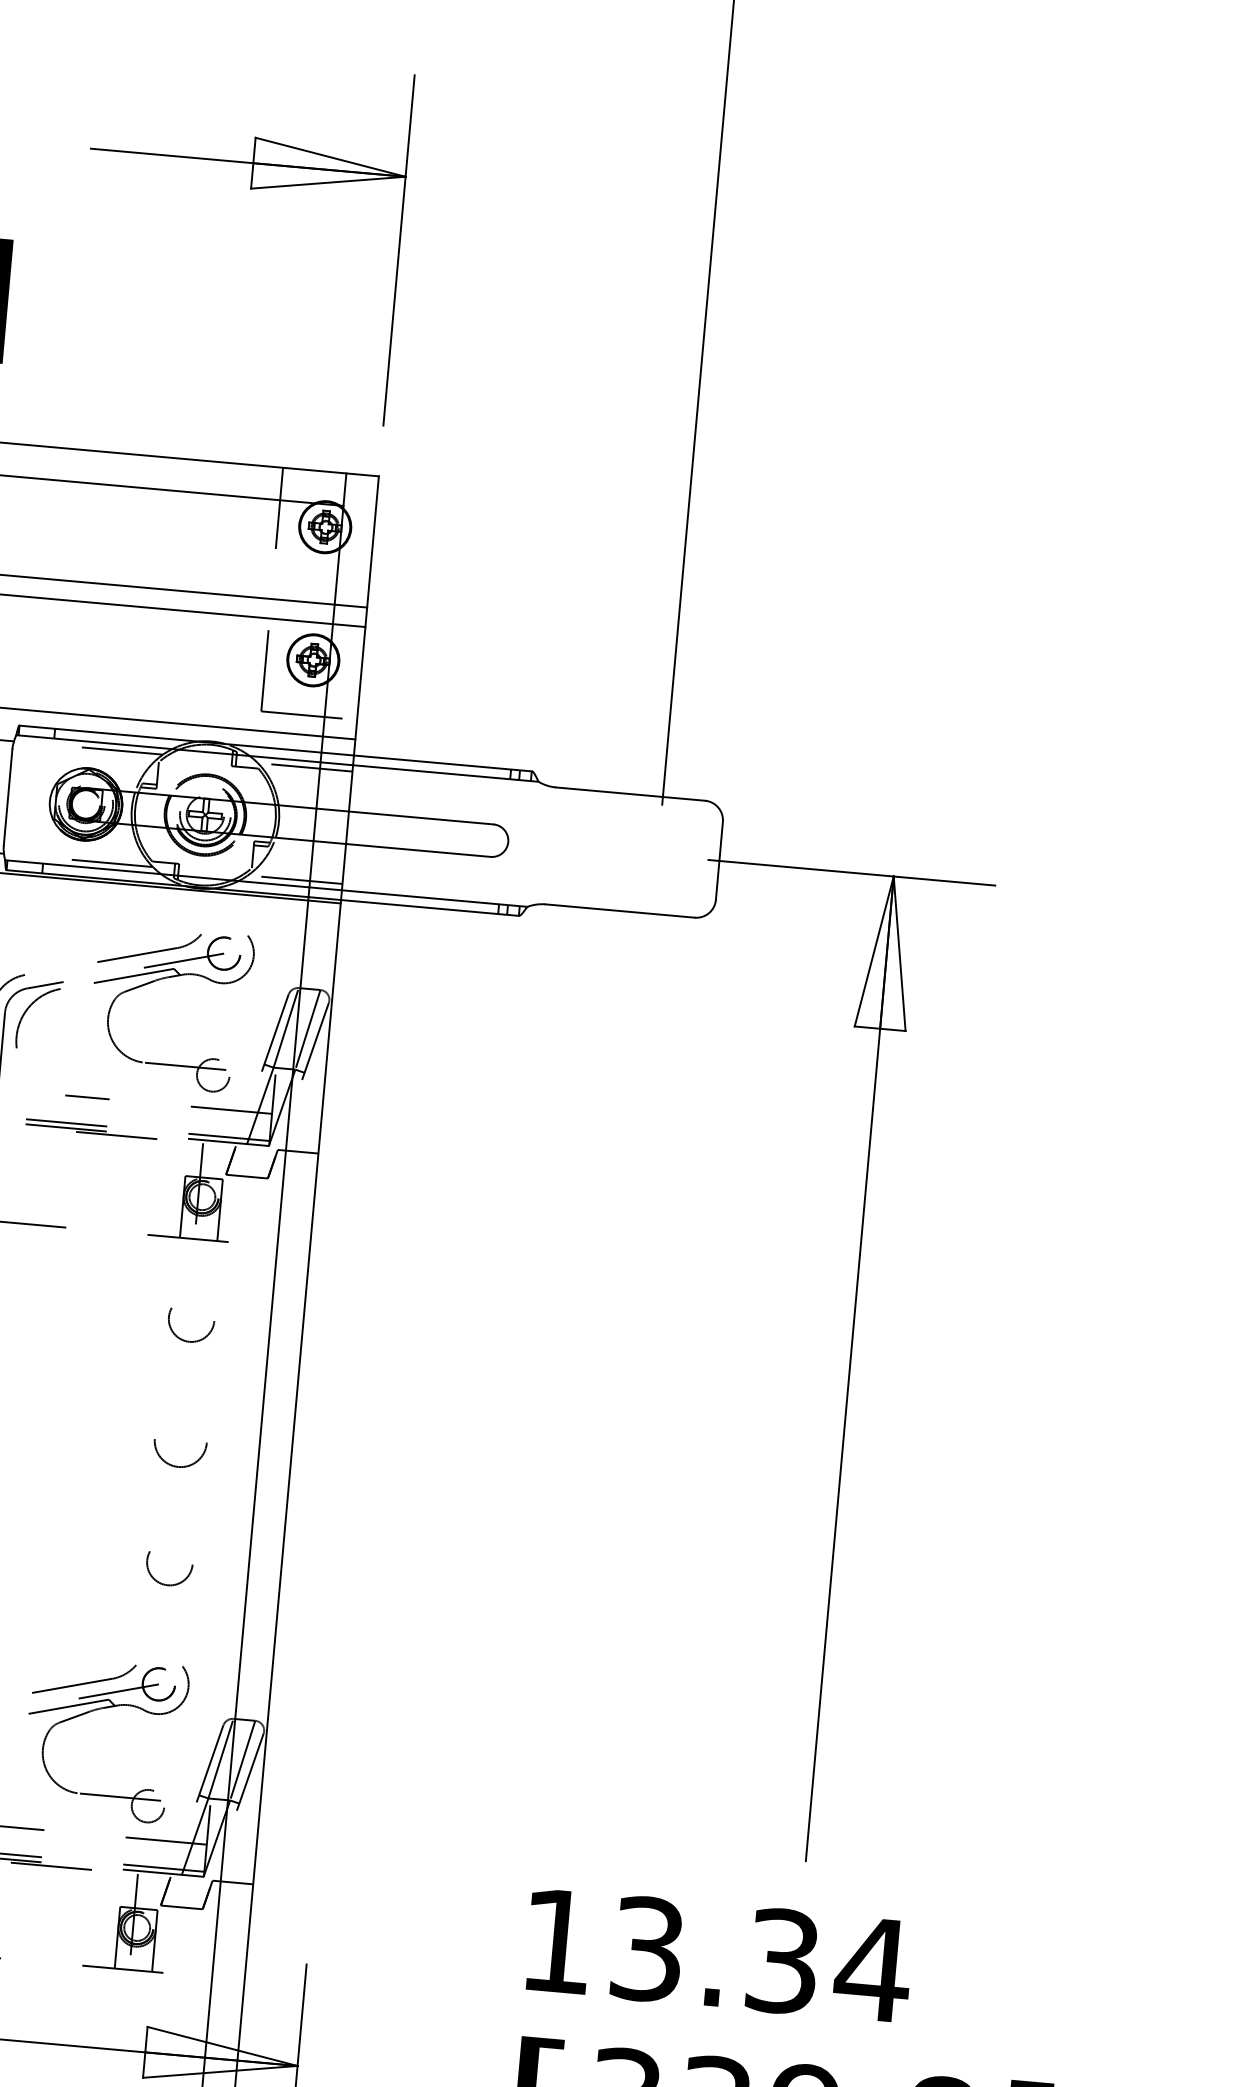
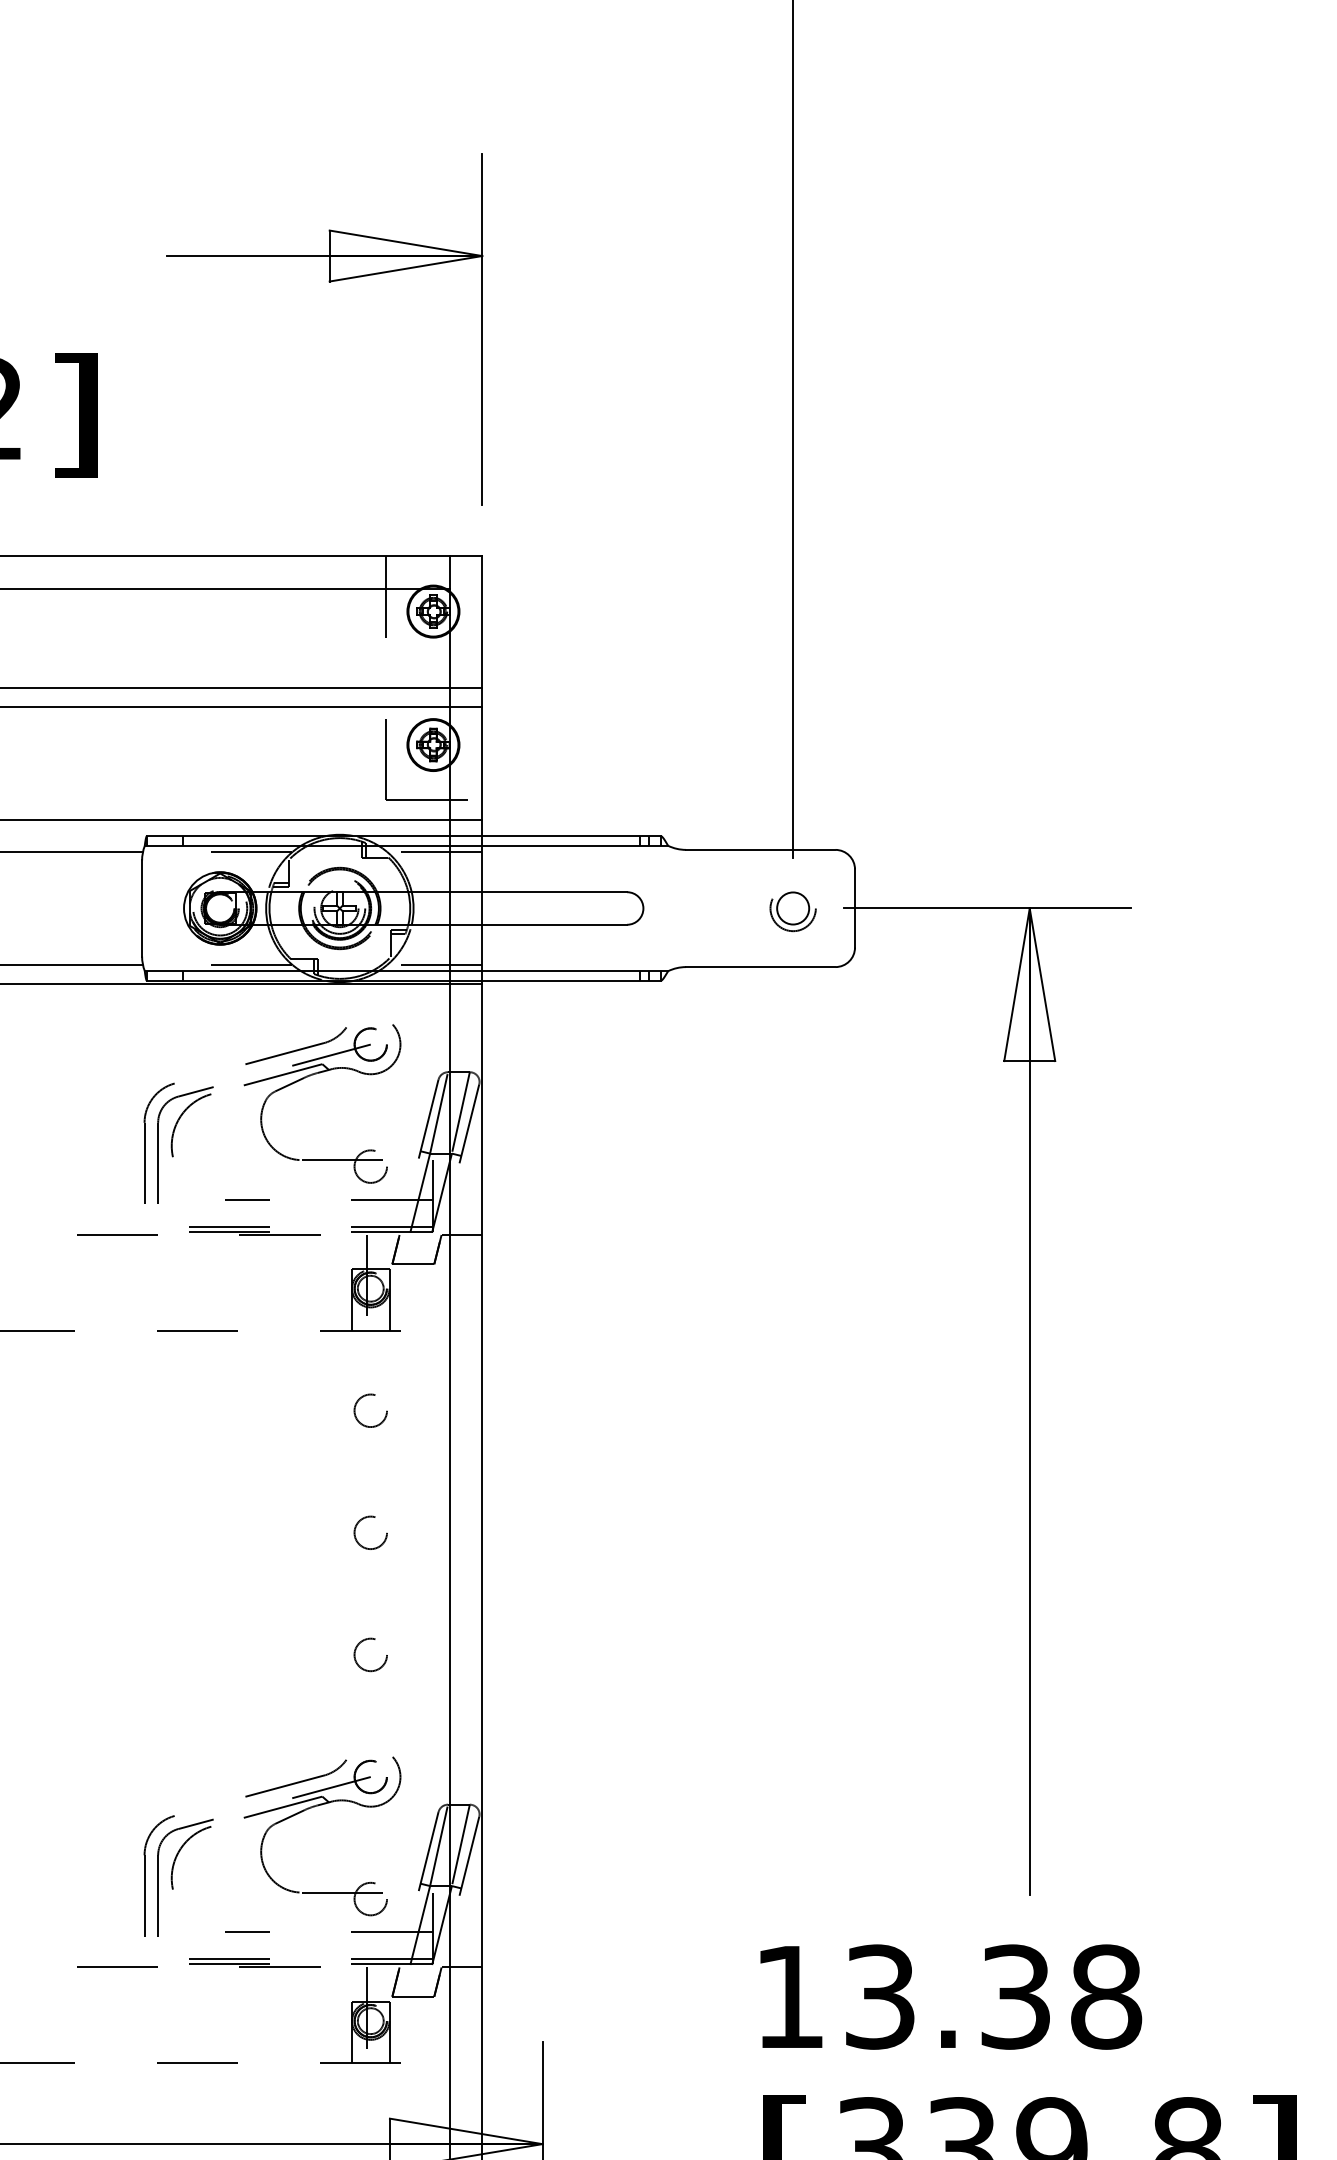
part: (656, 858) -> (792, 911), added
circle: (191, 1318) -> (370, 1410), size x0.71
circle: (180, 1440) -> (370, 1532), size x0.62
circle: (169, 1562) -> (370, 1654), size x0.71
text: (872, 1968) -> (1105, 1996), 13.34 -> 13.38

